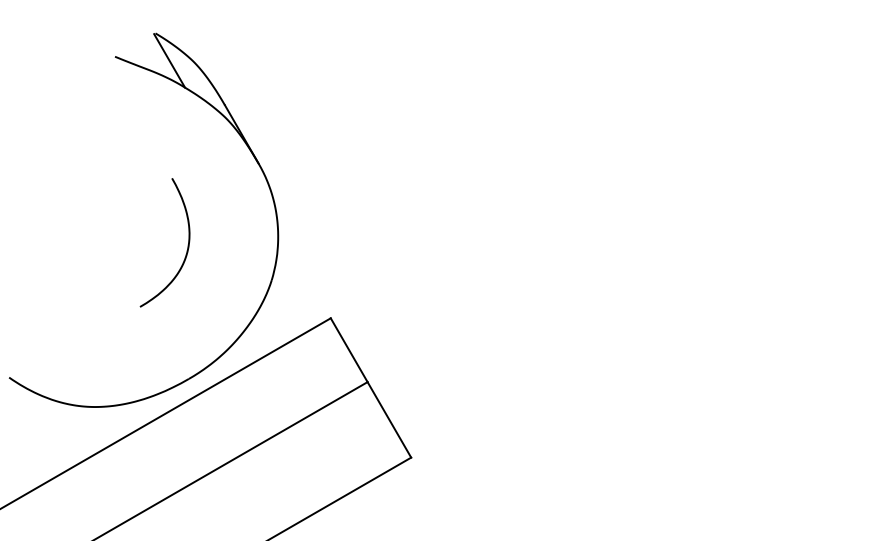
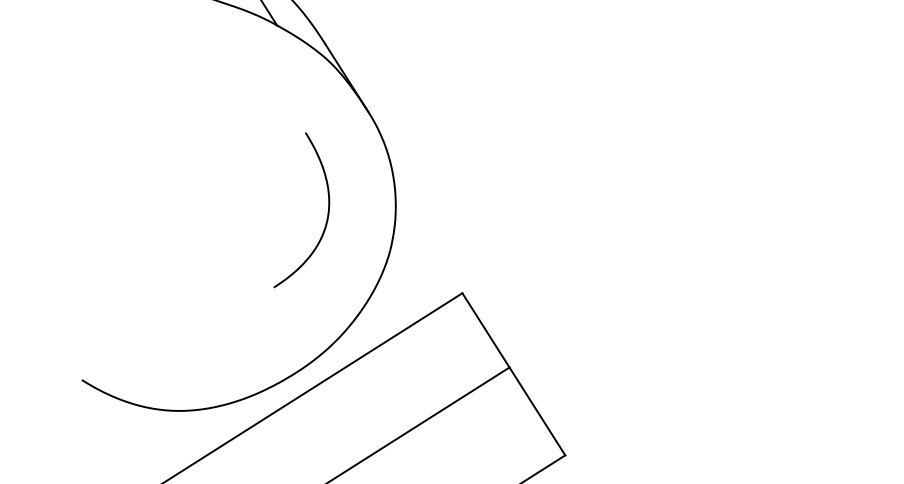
curve: (187, 245) -> (327, 211), moved

